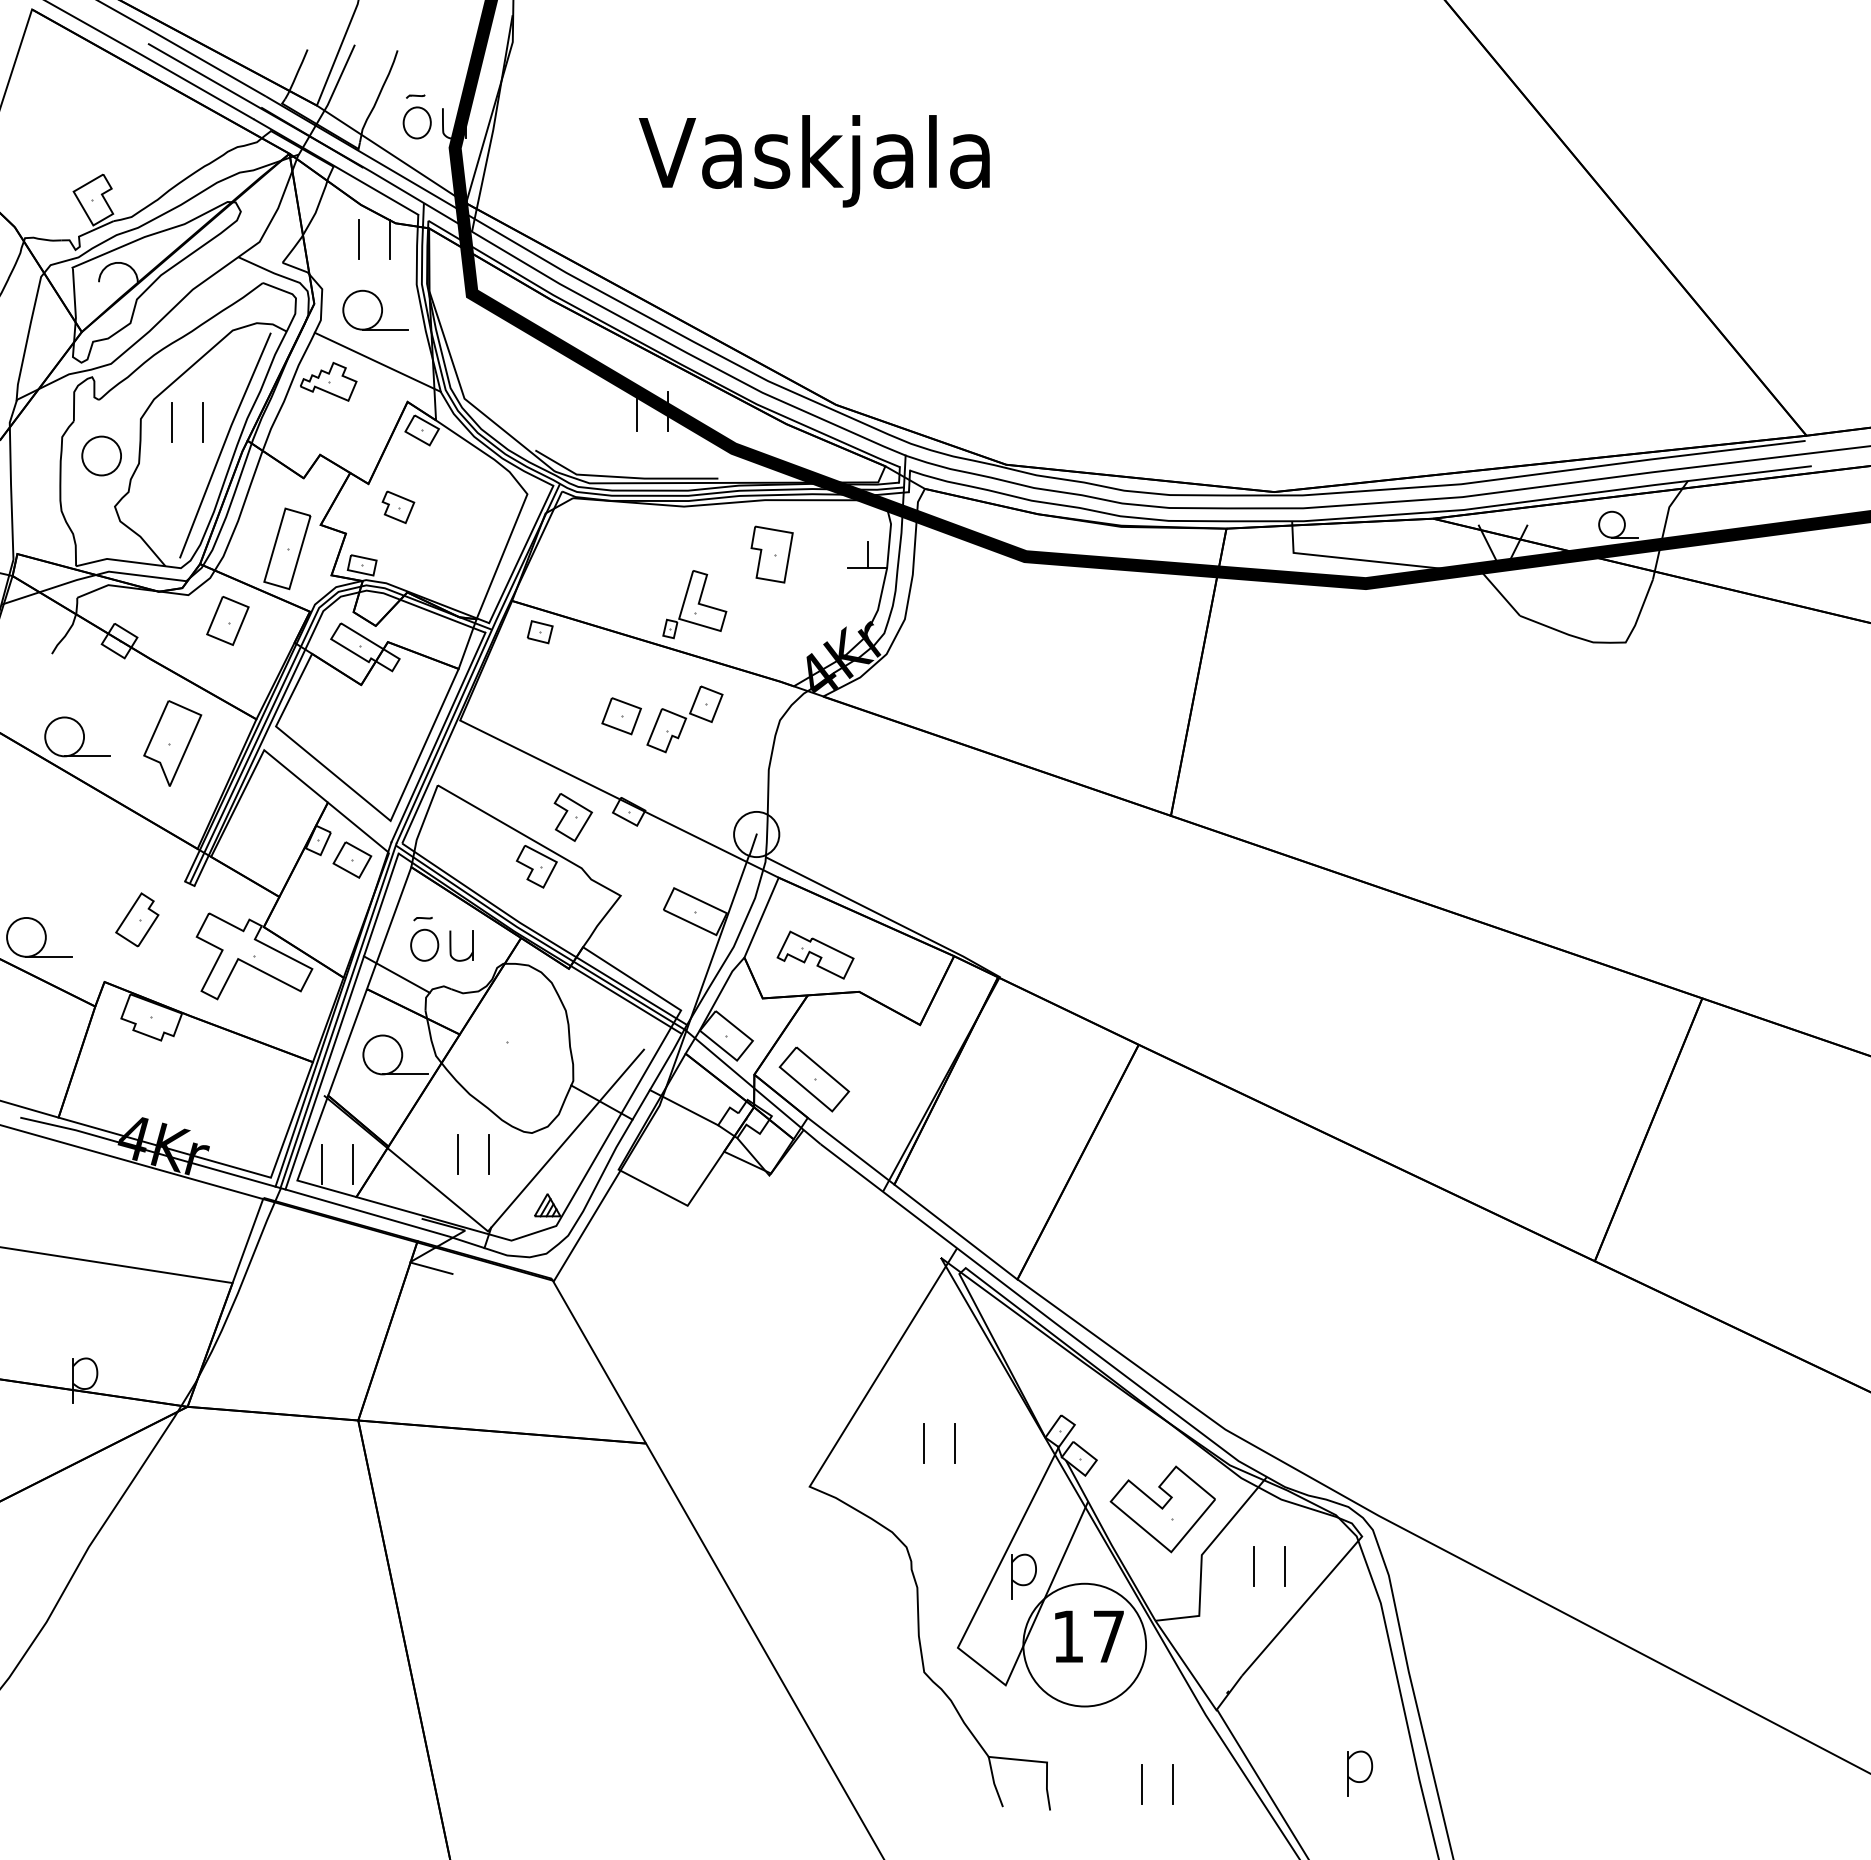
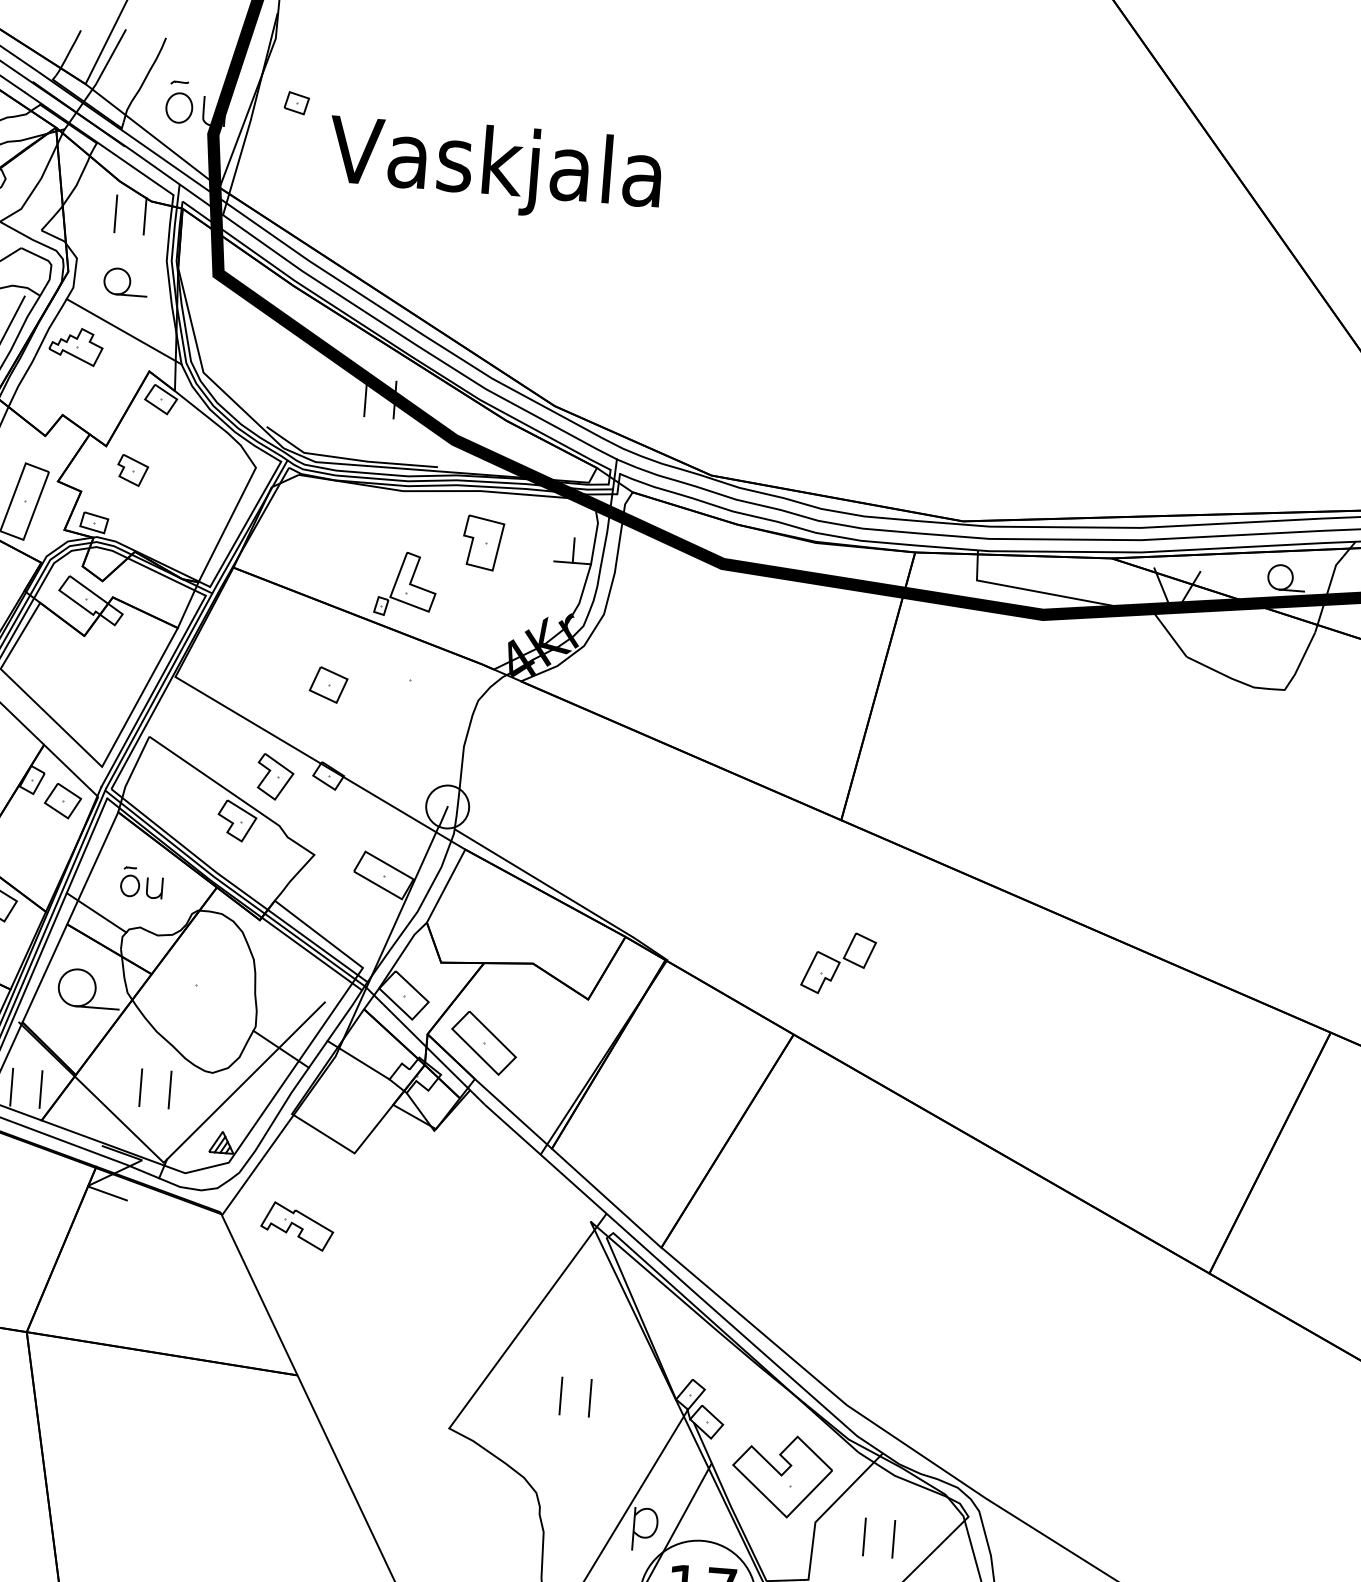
text: (814, 161) -> (494, 169), moved
part: (375, 309) -> (125, 281), size x0.7
part: (539, 632) -> (296, 103), moved
part: (684, 719) -> (838, 963), moved
part: (441, 939) -> (141, 882), size x0.7
part: (815, 954) -> (297, 1225), moved

